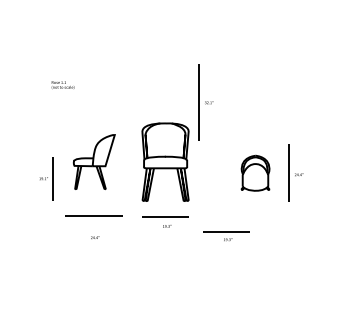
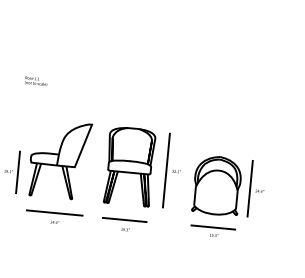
part: (205, 102) -> (172, 170), moved
part: (94, 161) -> (60, 159), size x1.43
part: (255, 173) -> (217, 186), size x1.67
part: (226, 236) -> (212, 232), moved
text: (95, 237) -> (55, 222), moved

